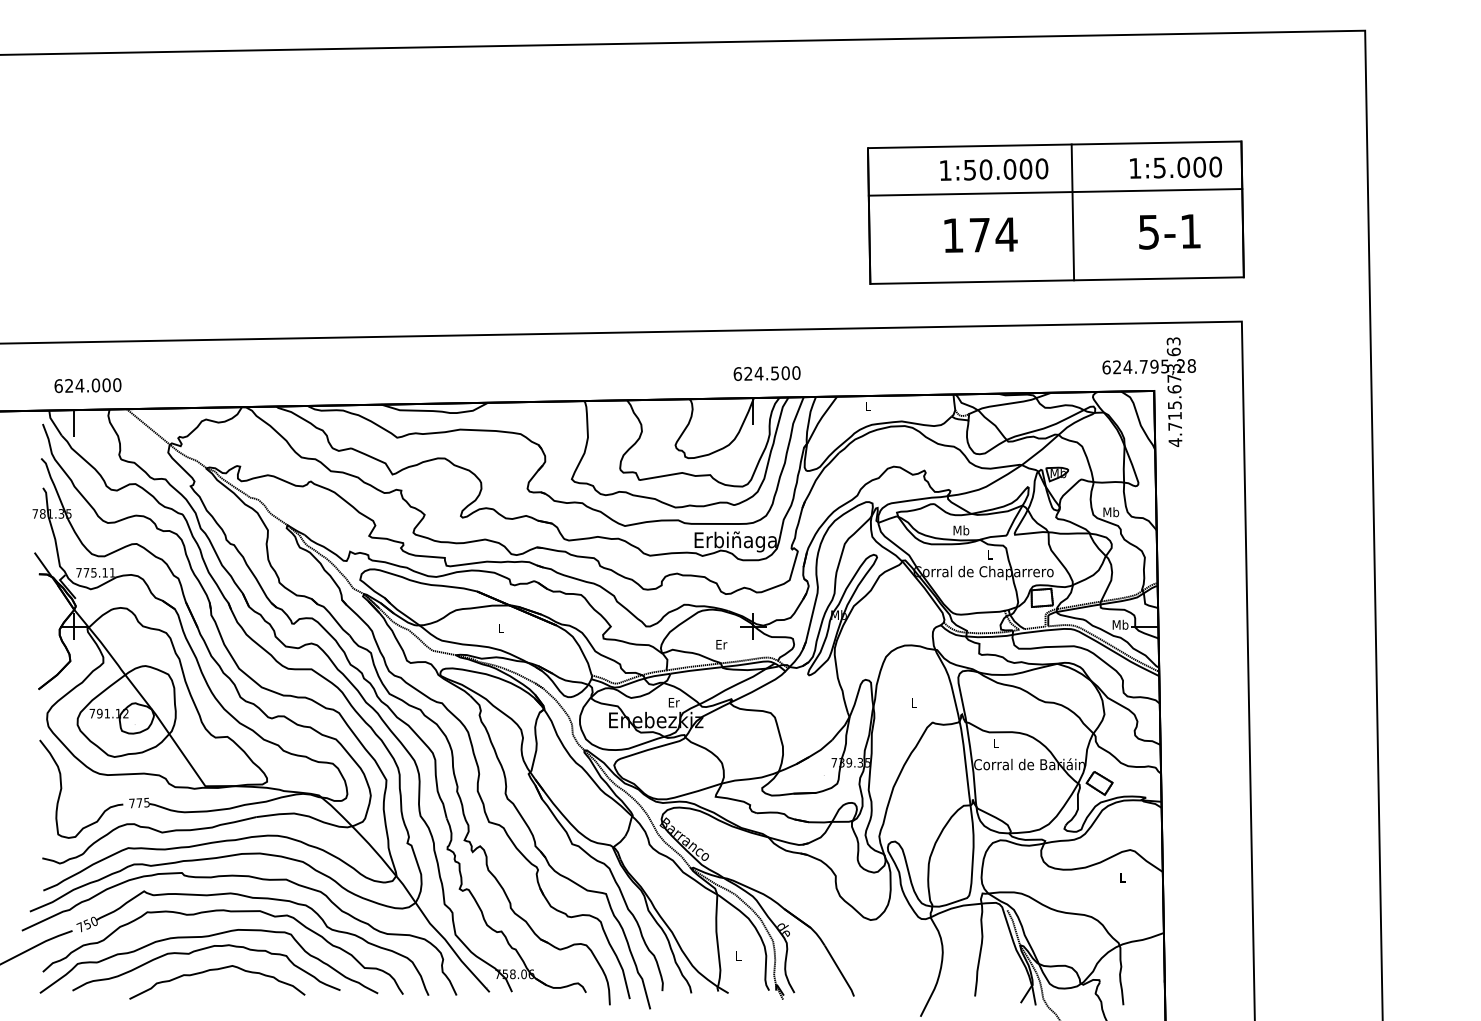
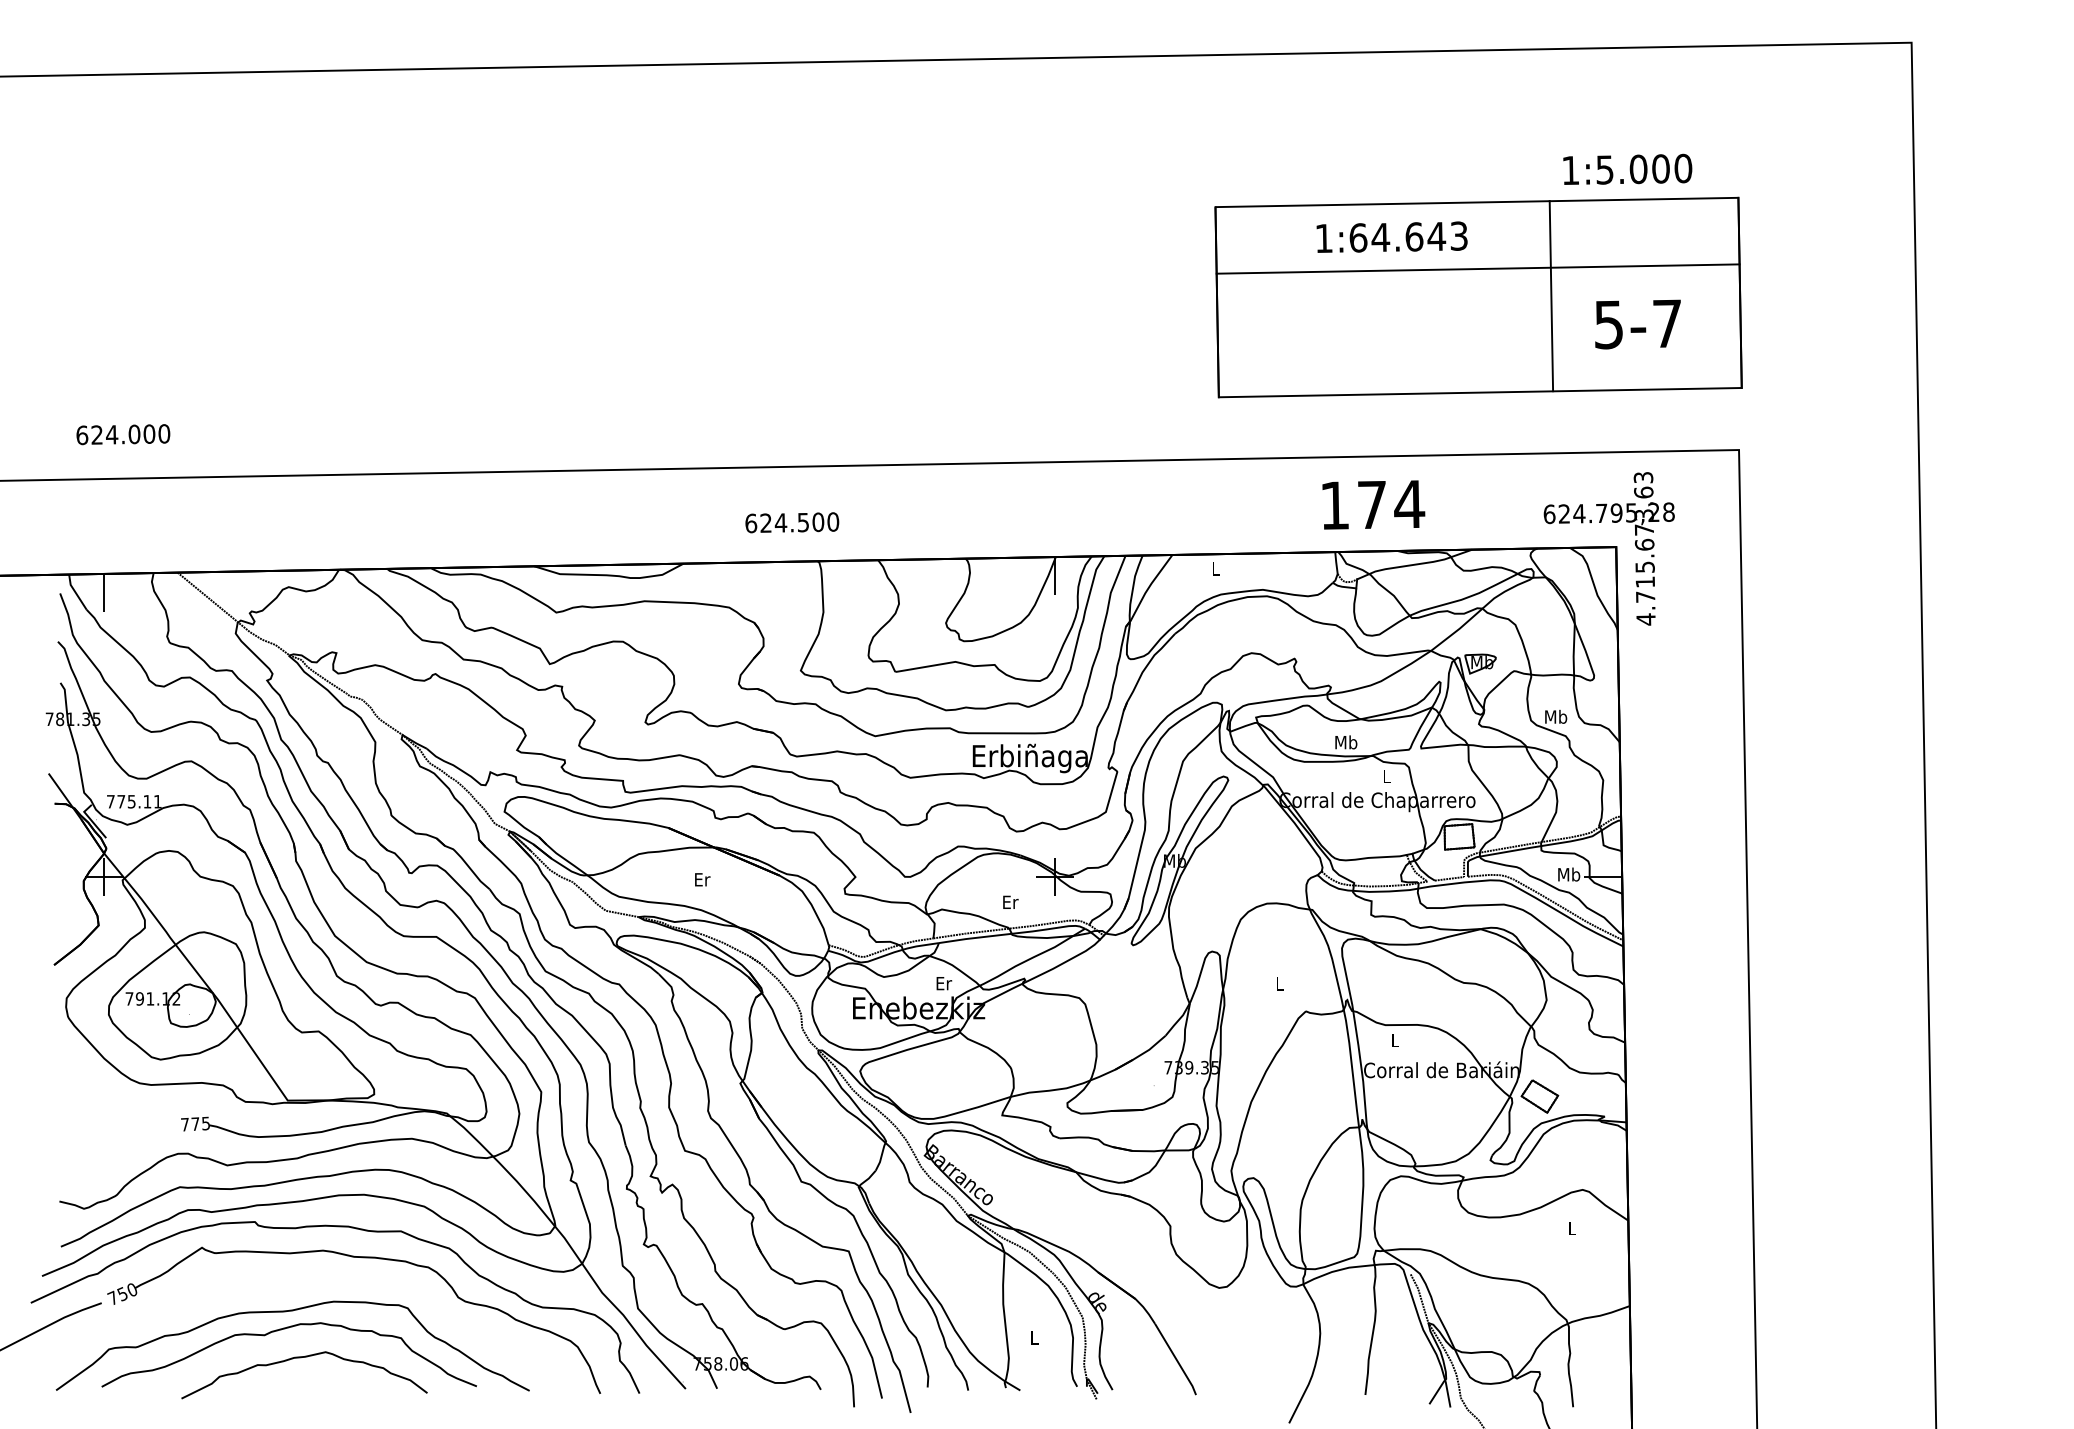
text: (1175, 166) -> (1627, 168), moved
text: (1005, 169) -> (1408, 236), 1:50.000 -> 1:64.643
line: (1072, 212) -> (1551, 296), moved
text: (1190, 231) -> (1667, 323), 5-1 -> 5-7
text: (980, 234) -> (1373, 504), moved
text: (767, 373) -> (792, 522), moved
text: (88, 385) -> (123, 434), moved
text: (501, 628) -> (702, 879), L -> Er
curve: (61, 789) -> (86, 1104), removed
curve: (228, 911) -> (319, 1276), removed

